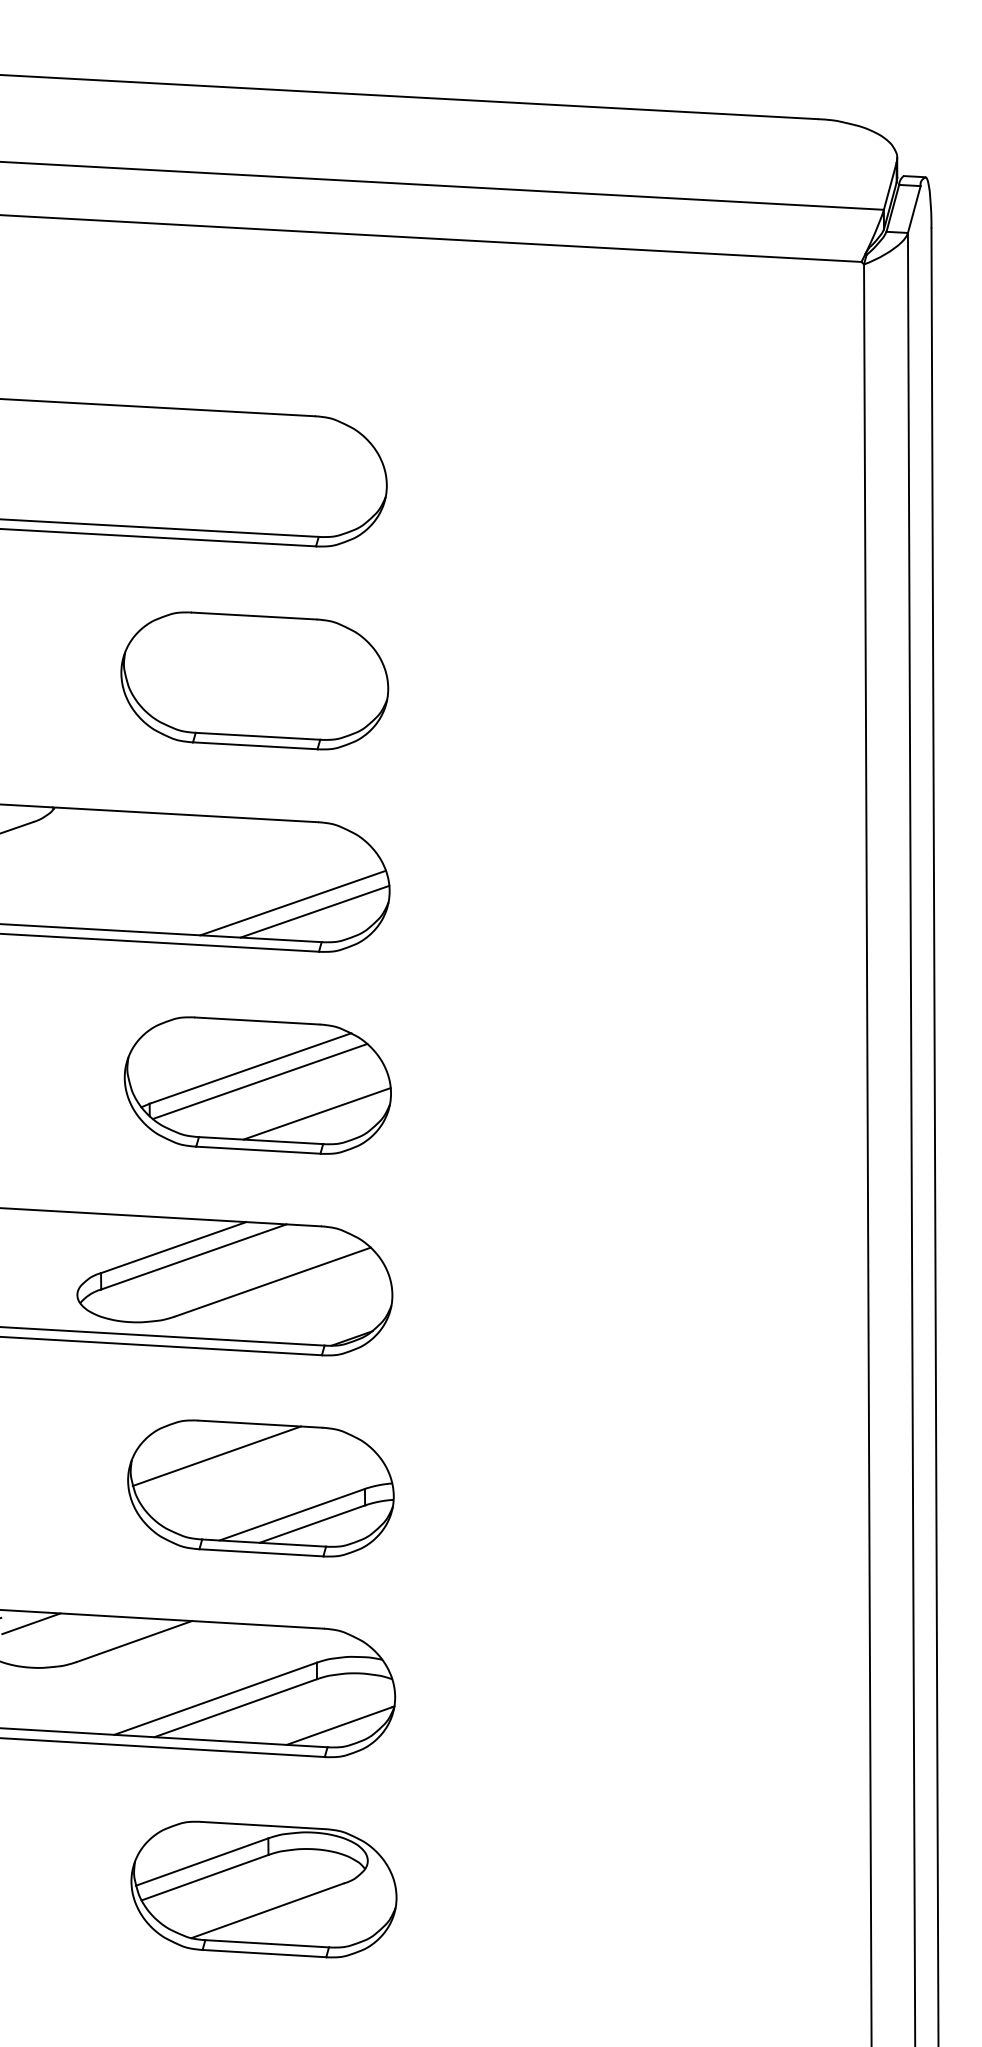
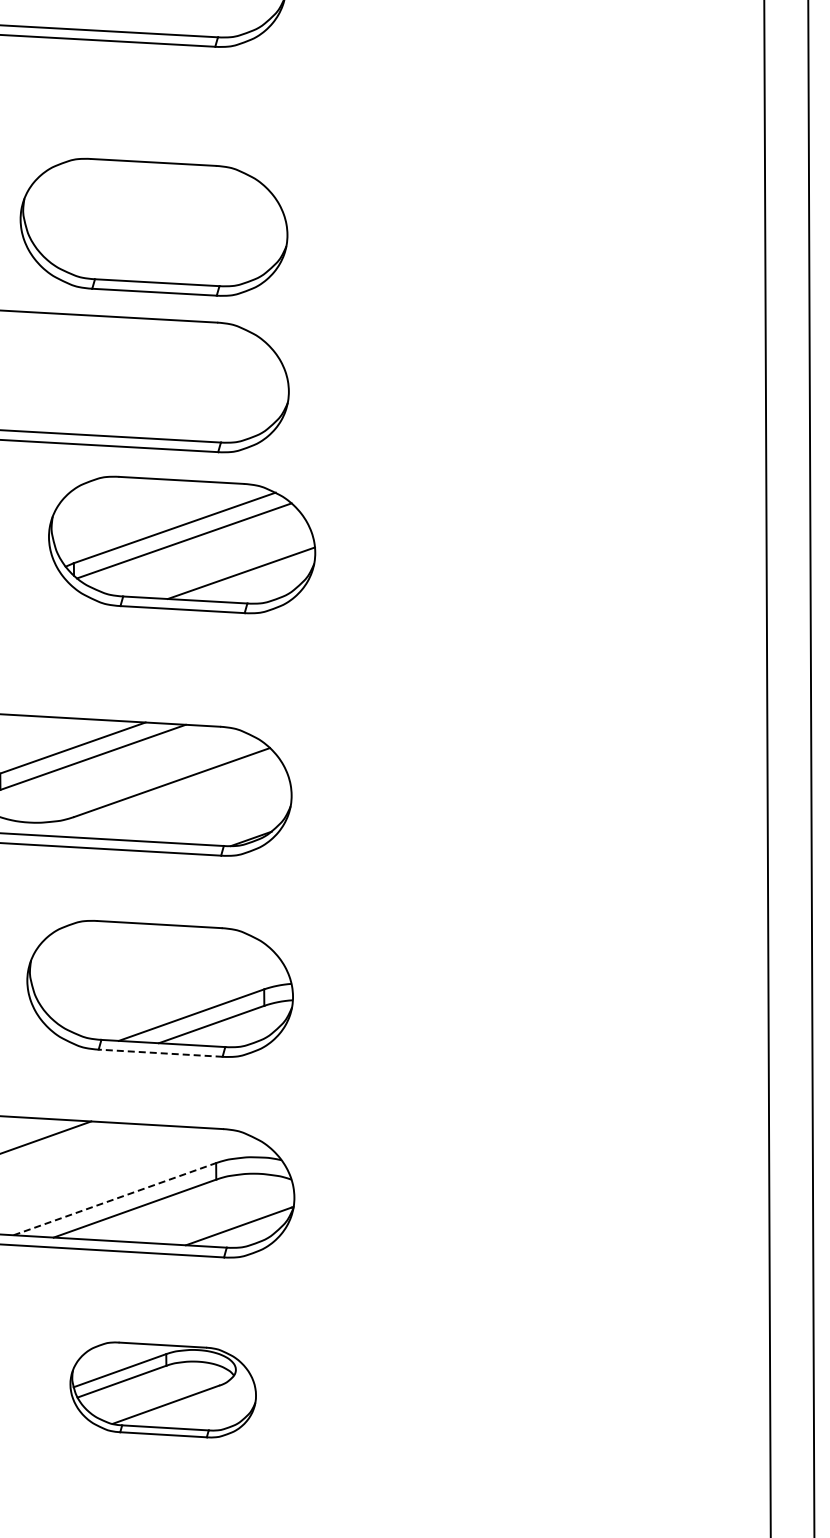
part: (254, 680) -> (153, 226), moved
line: (293, 902) -> (192, 402), removed
line: (314, 911) -> (213, 411), removed
part: (257, 1085) -> (181, 544), moved
line: (216, 1455) -> (115, 955), removed
line: (260, 1552) -> (159, 1052), solid -> dashed
line: (215, 1698) -> (114, 1198), solid -> dashed
part: (263, 1889) -> (162, 1389), size x0.7

